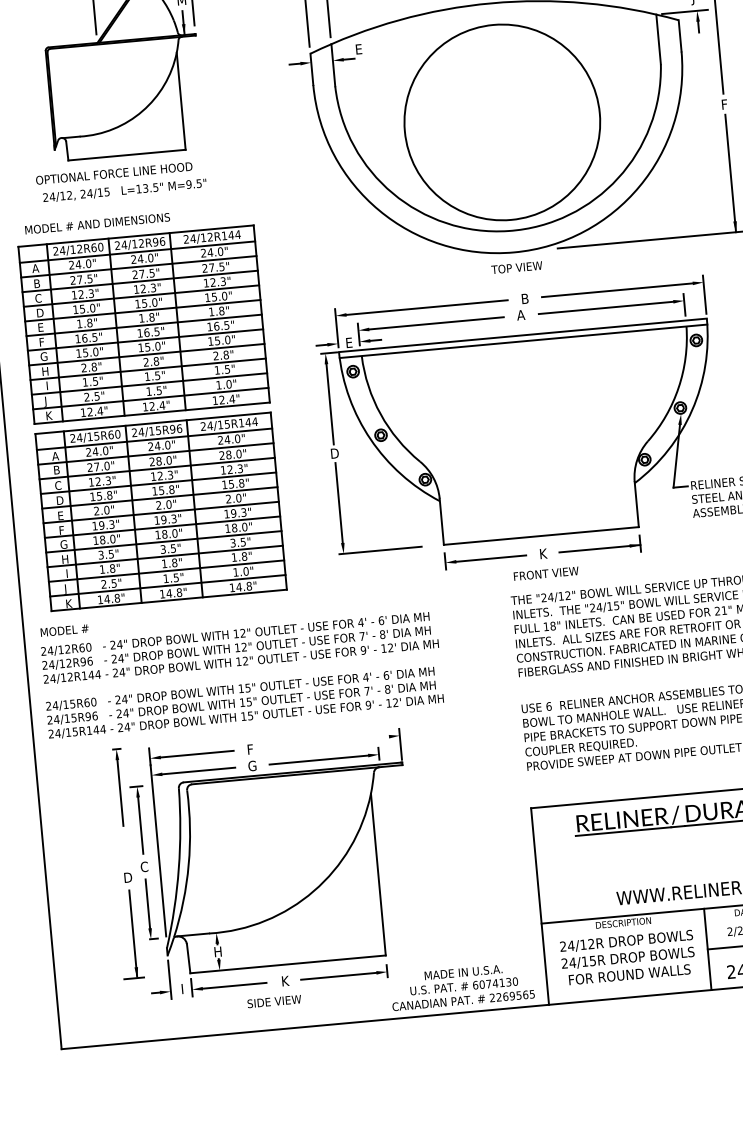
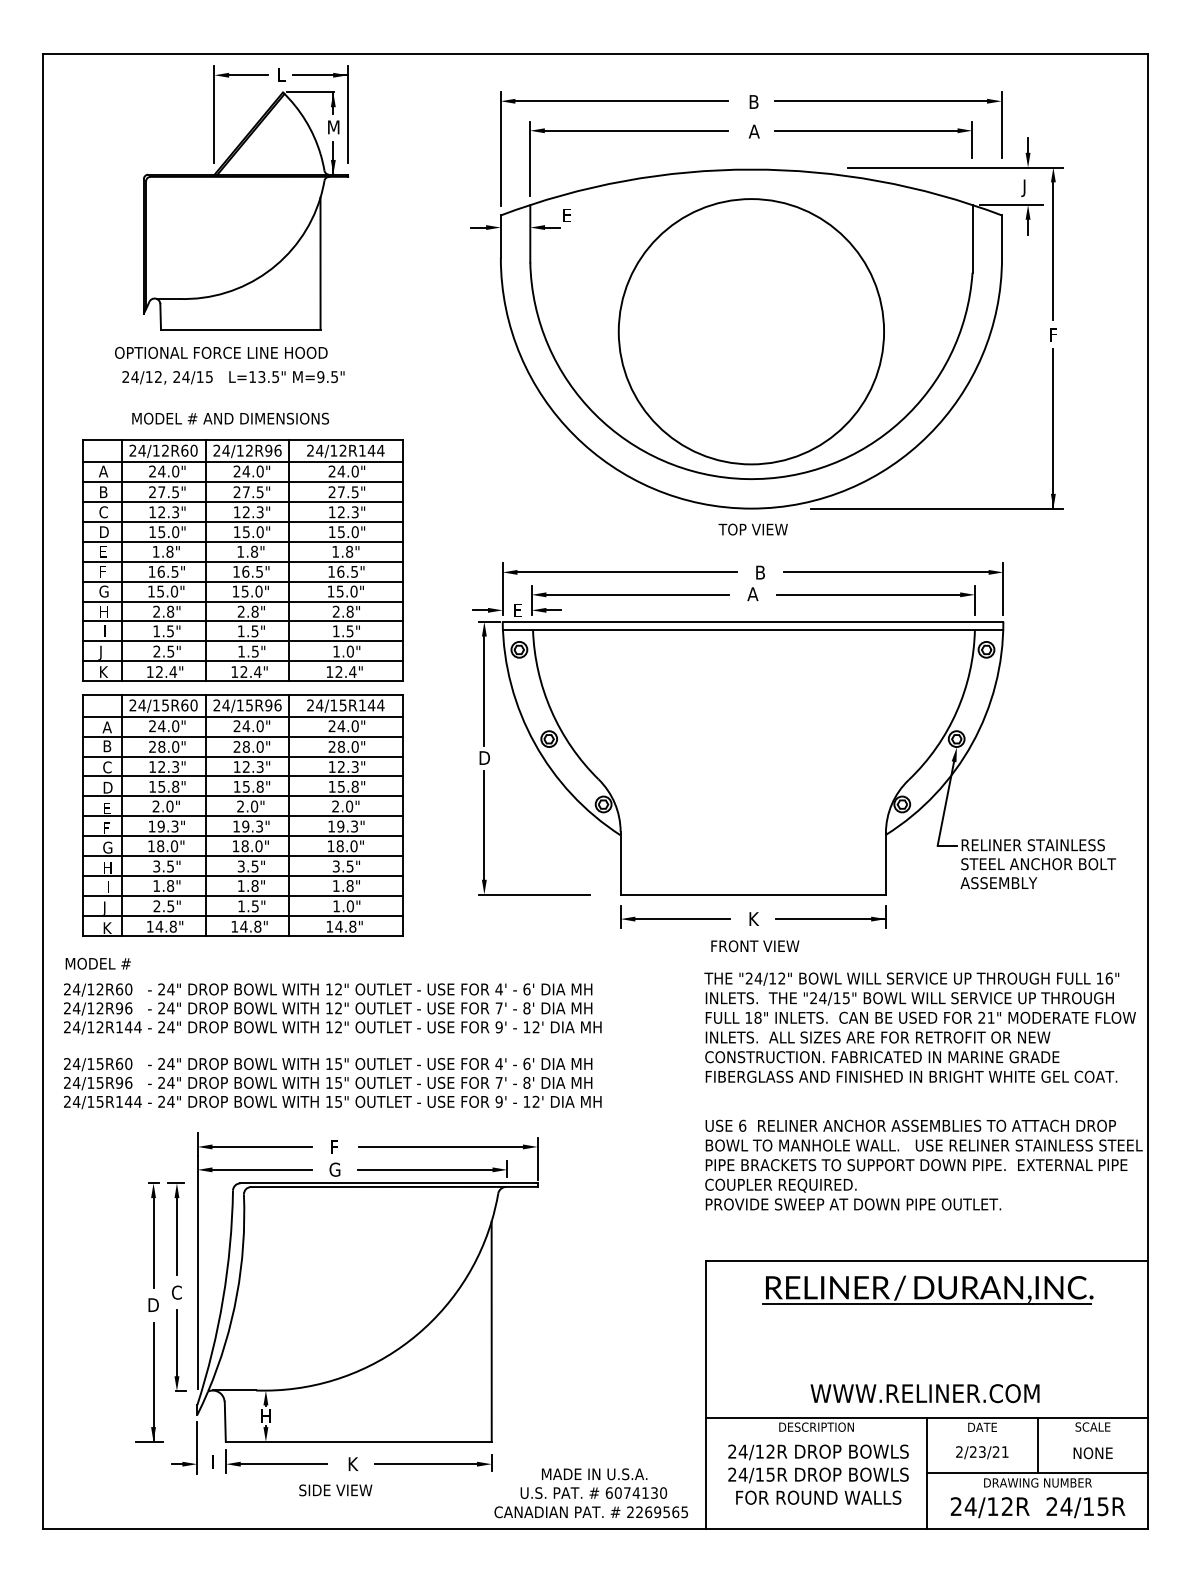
text: (97, 223) -> (230, 418), moved
text: (96, 466) -> (161, 746), 27.0" -> 28.0"
line: (328, 741) -> (440, 1146), added
part: (119, 787) -> (153, 1235), moved

